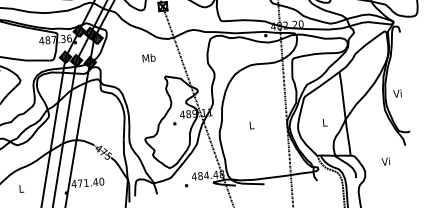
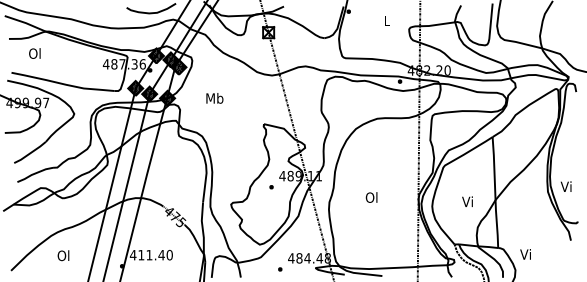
text: (148, 58) -> (214, 98), moved
text: (396, 93) -> (565, 186), moved
text: (324, 122) -> (467, 201), L -> Vi
text: (251, 125) -> (371, 197), L -> Ol
text: (385, 161) -> (525, 254), moved
text: (80, 183) -> (141, 255), 471.40 -> 411.40
text: (21, 188) -> (63, 255), L -> Ol

